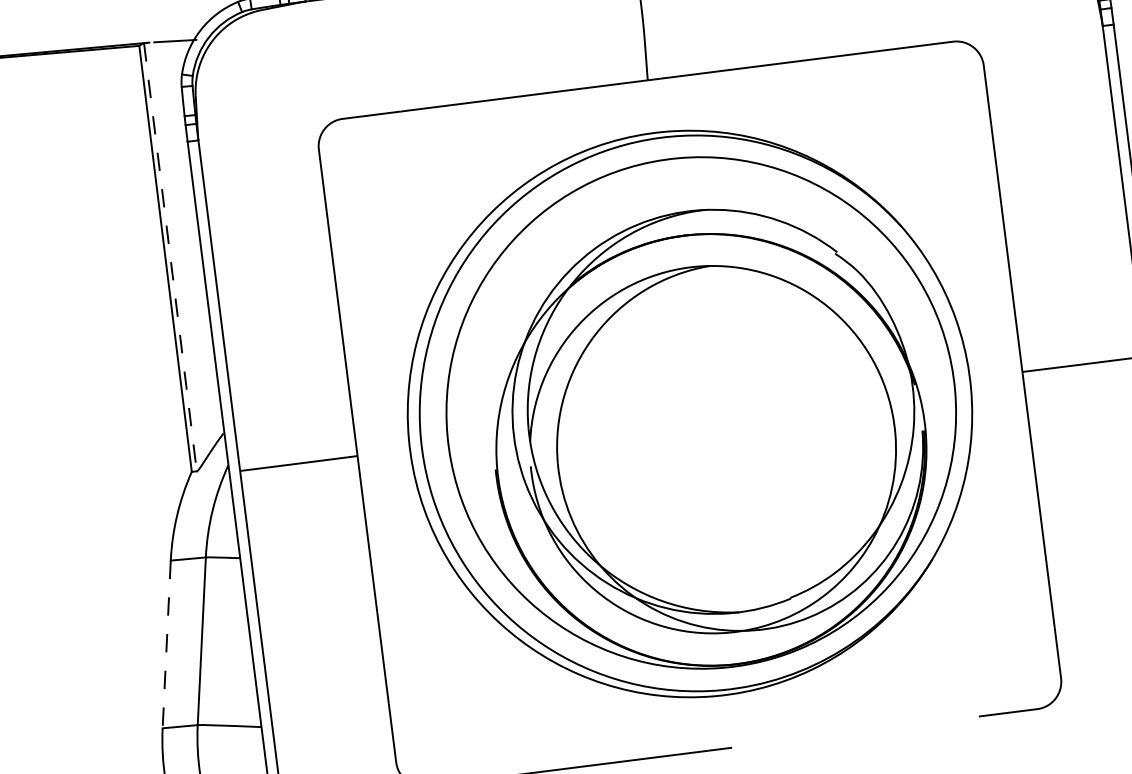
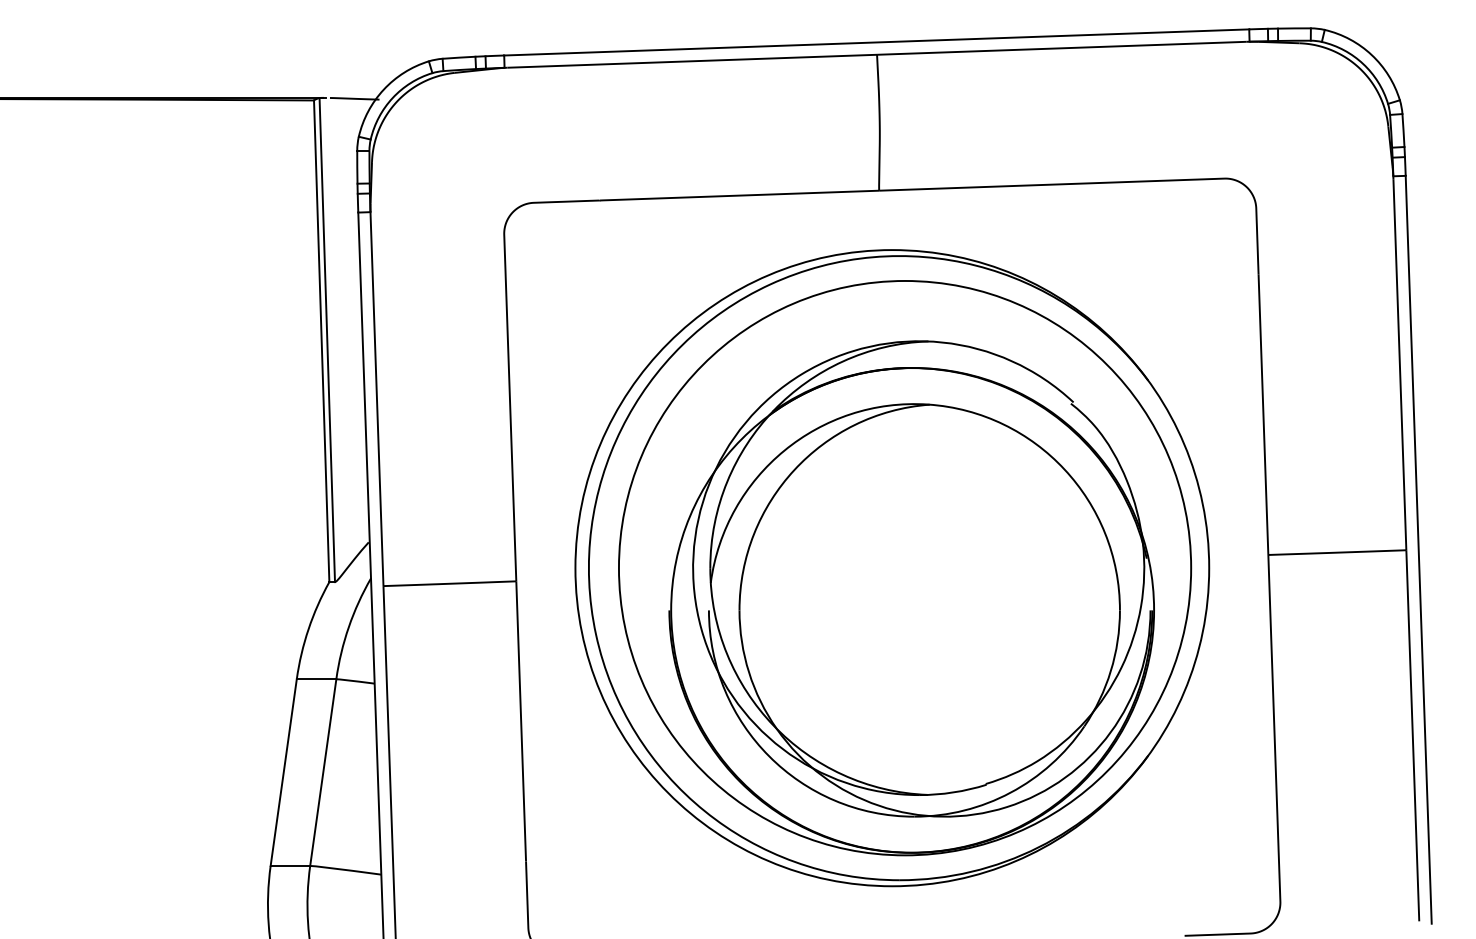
line: (170, 257) -> (327, 340), dashed -> solid
line: (166, 645) -> (283, 773), dashed -> solid

